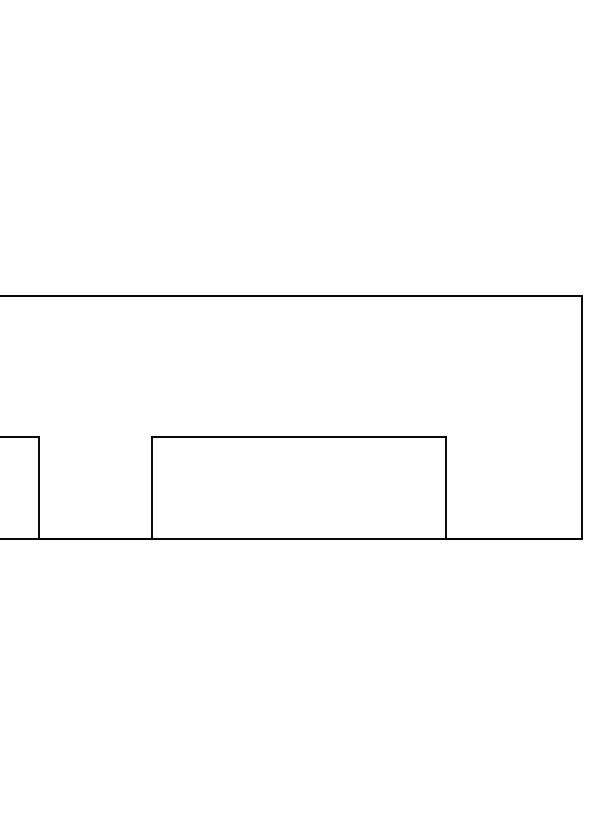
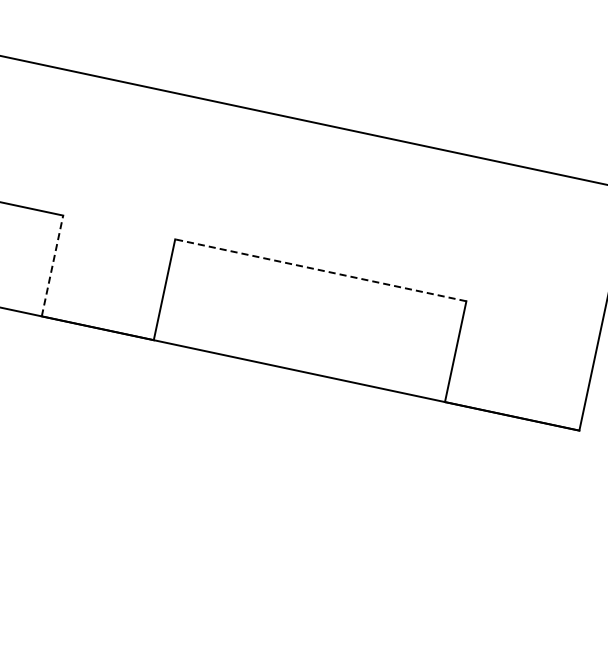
line: (299, 437) -> (320, 270), solid -> dashed
line: (39, 488) -> (52, 266), solid -> dashed

